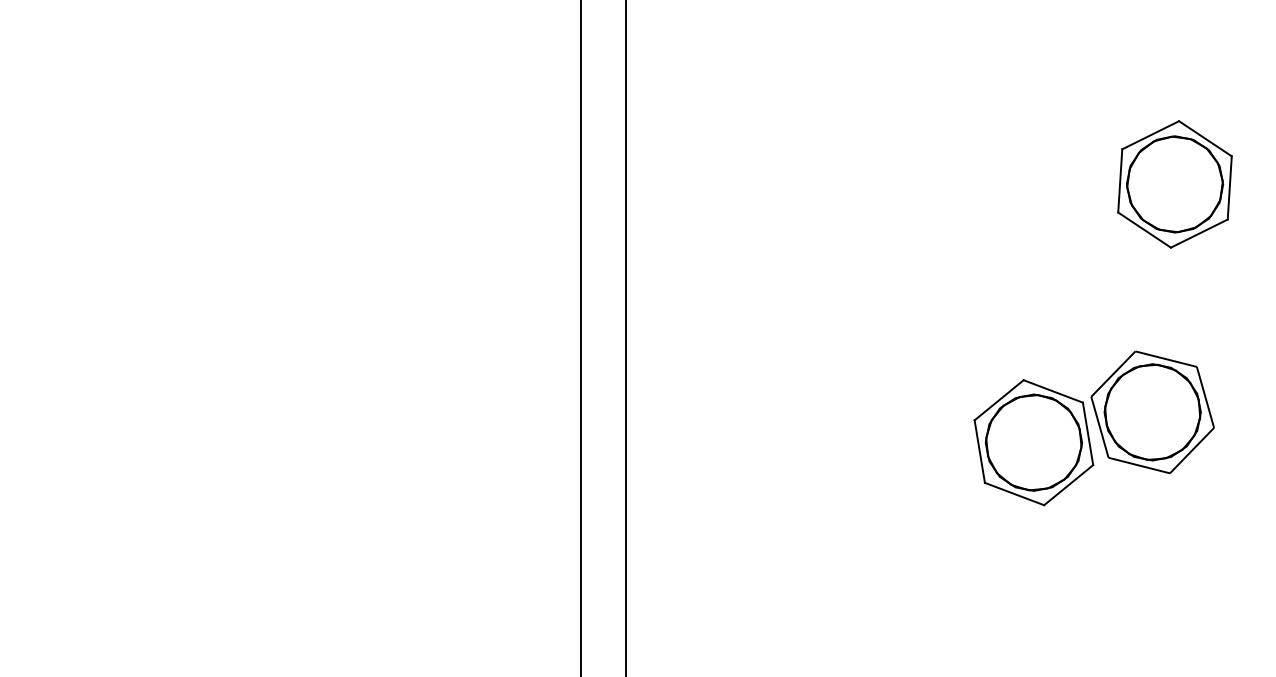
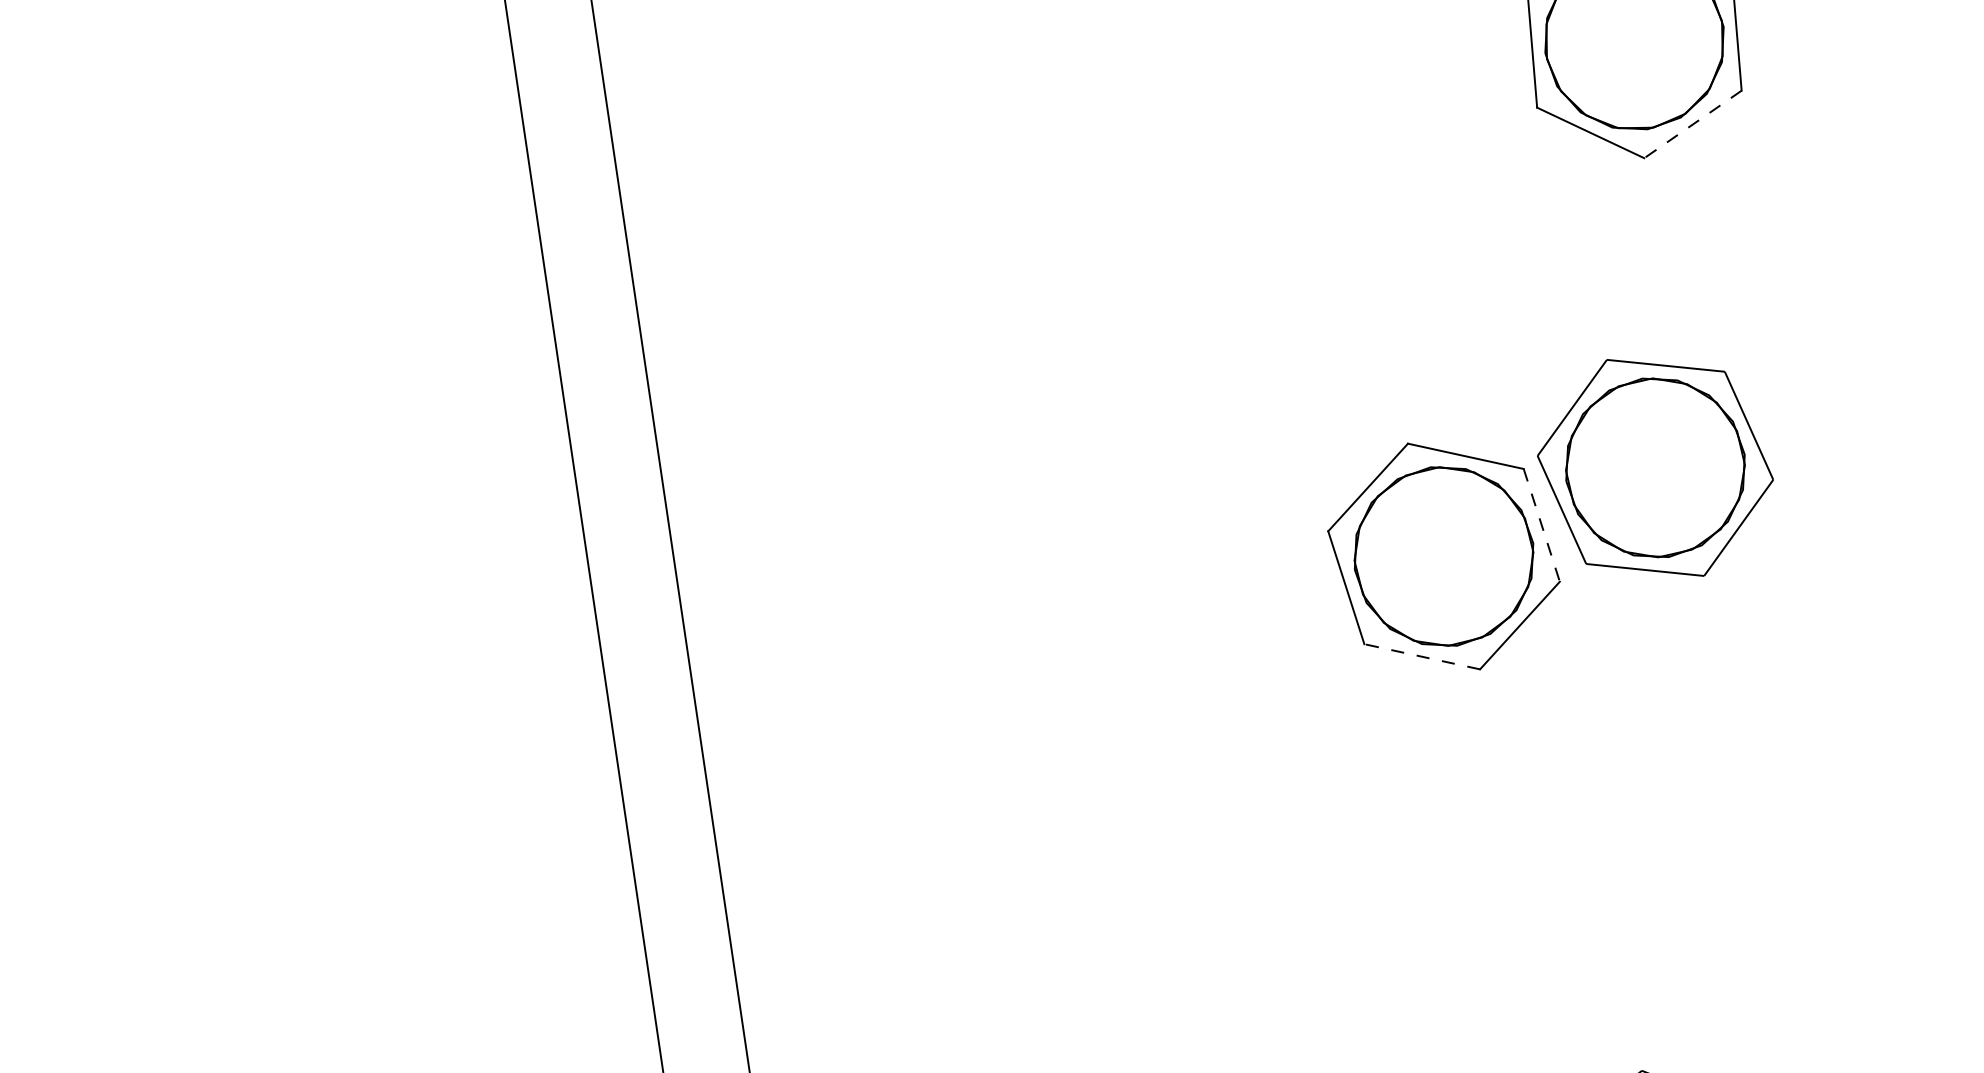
line: (1199, 233) -> (1693, 124), solid -> dashed
line: (1088, 433) -> (1542, 524), solid -> dashed
line: (1014, 494) -> (1422, 657), solid -> dashed

